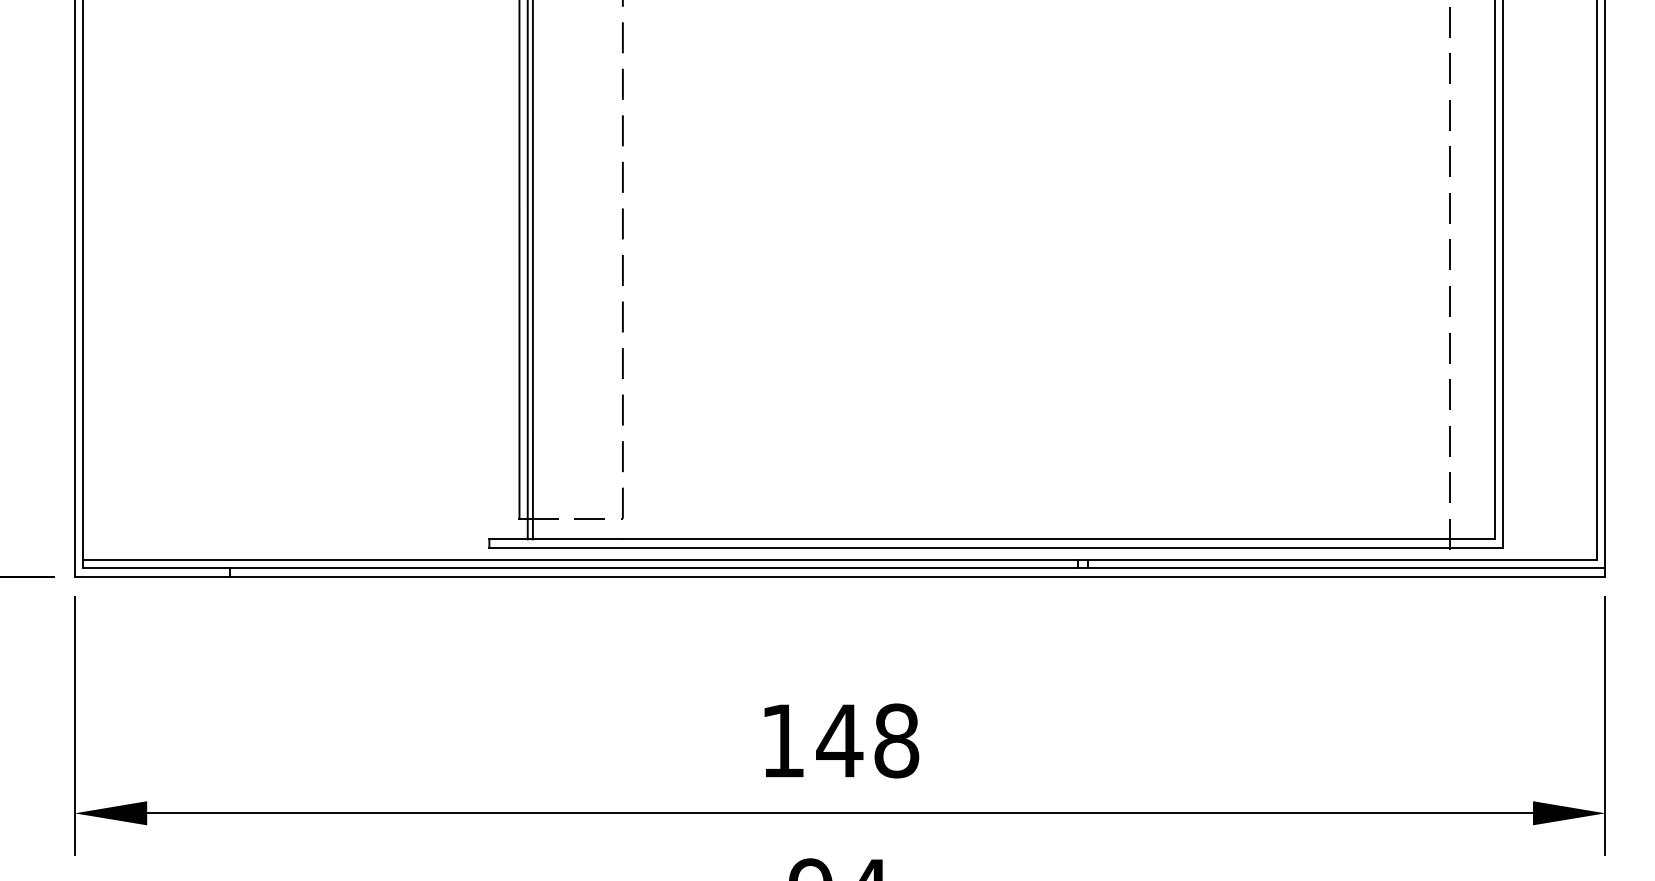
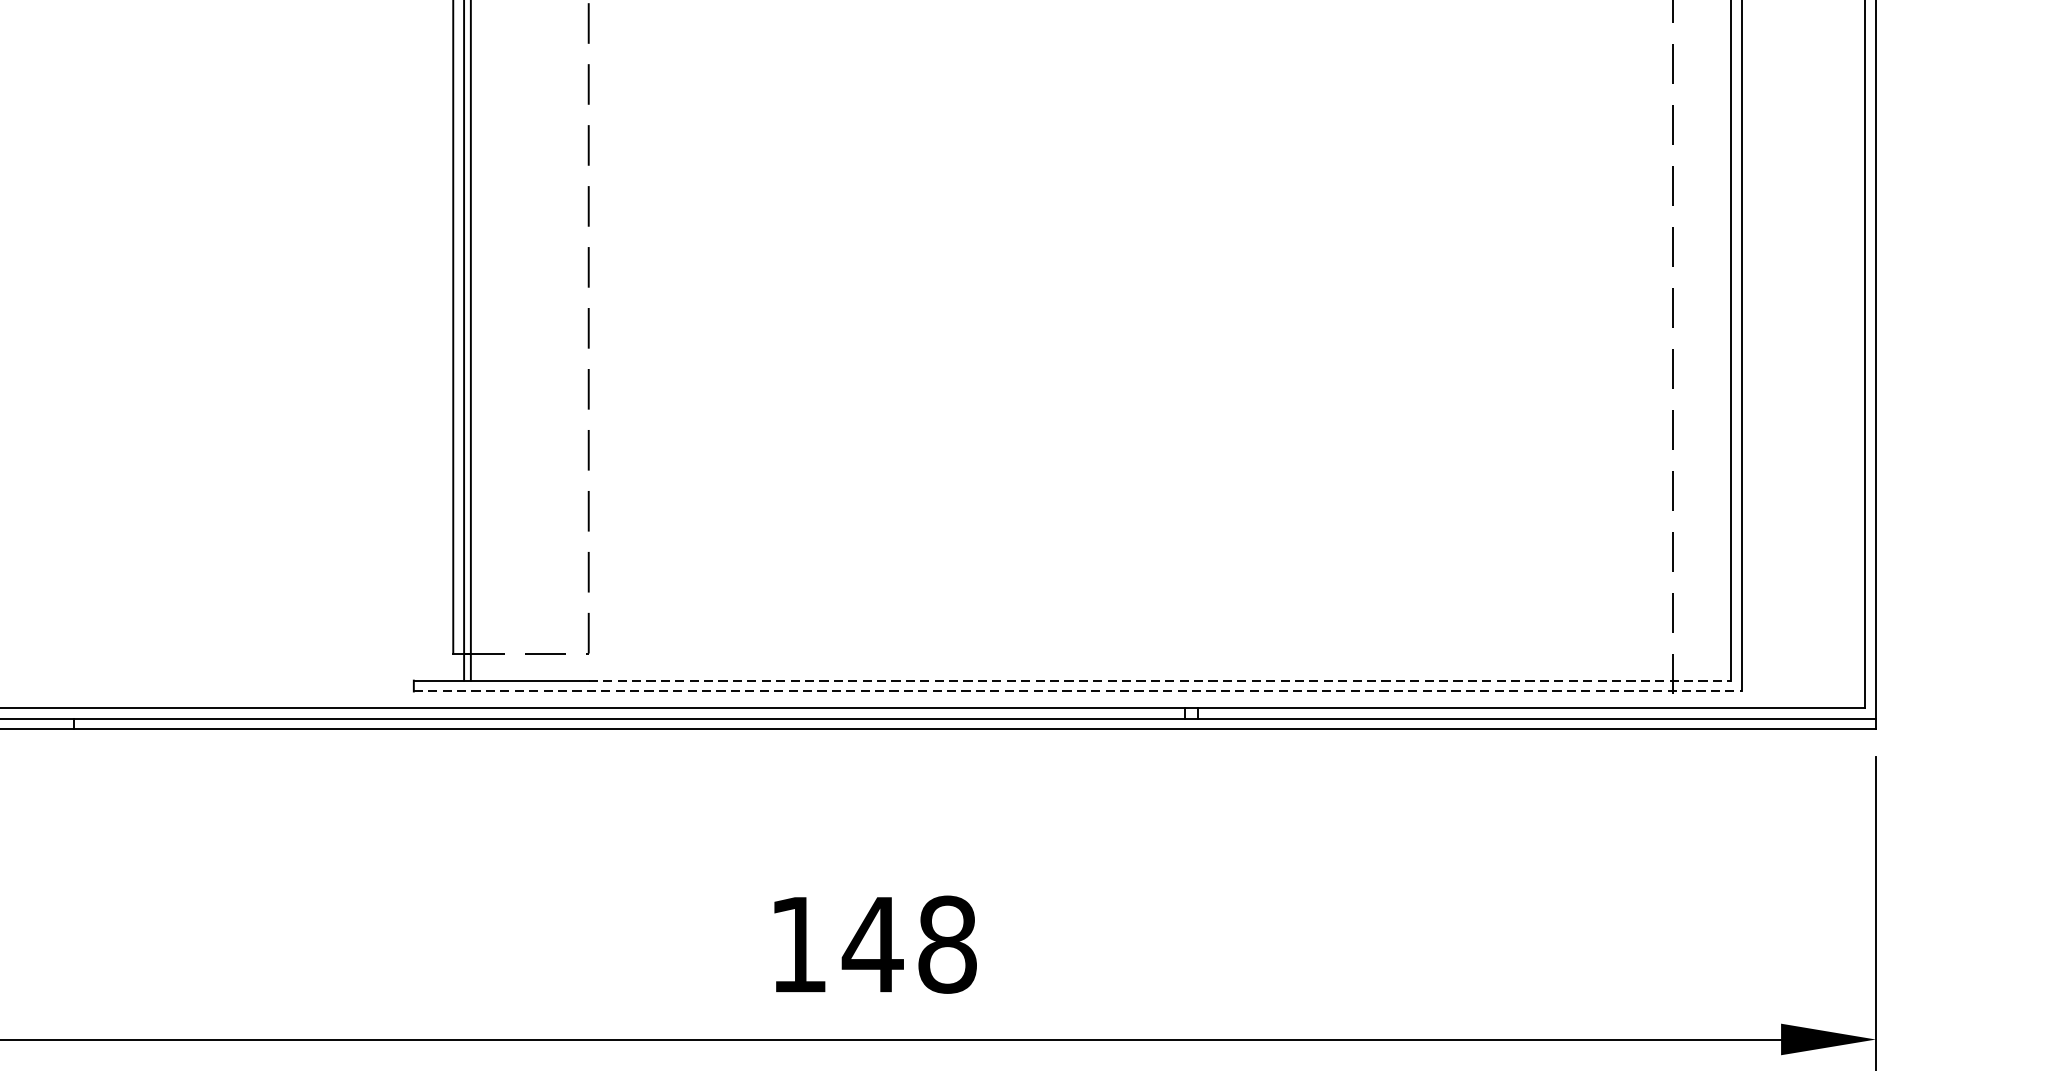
line: (1058, 539) -> (1159, 680), solid -> dashed
line: (996, 547) -> (1078, 691), solid -> dashed

